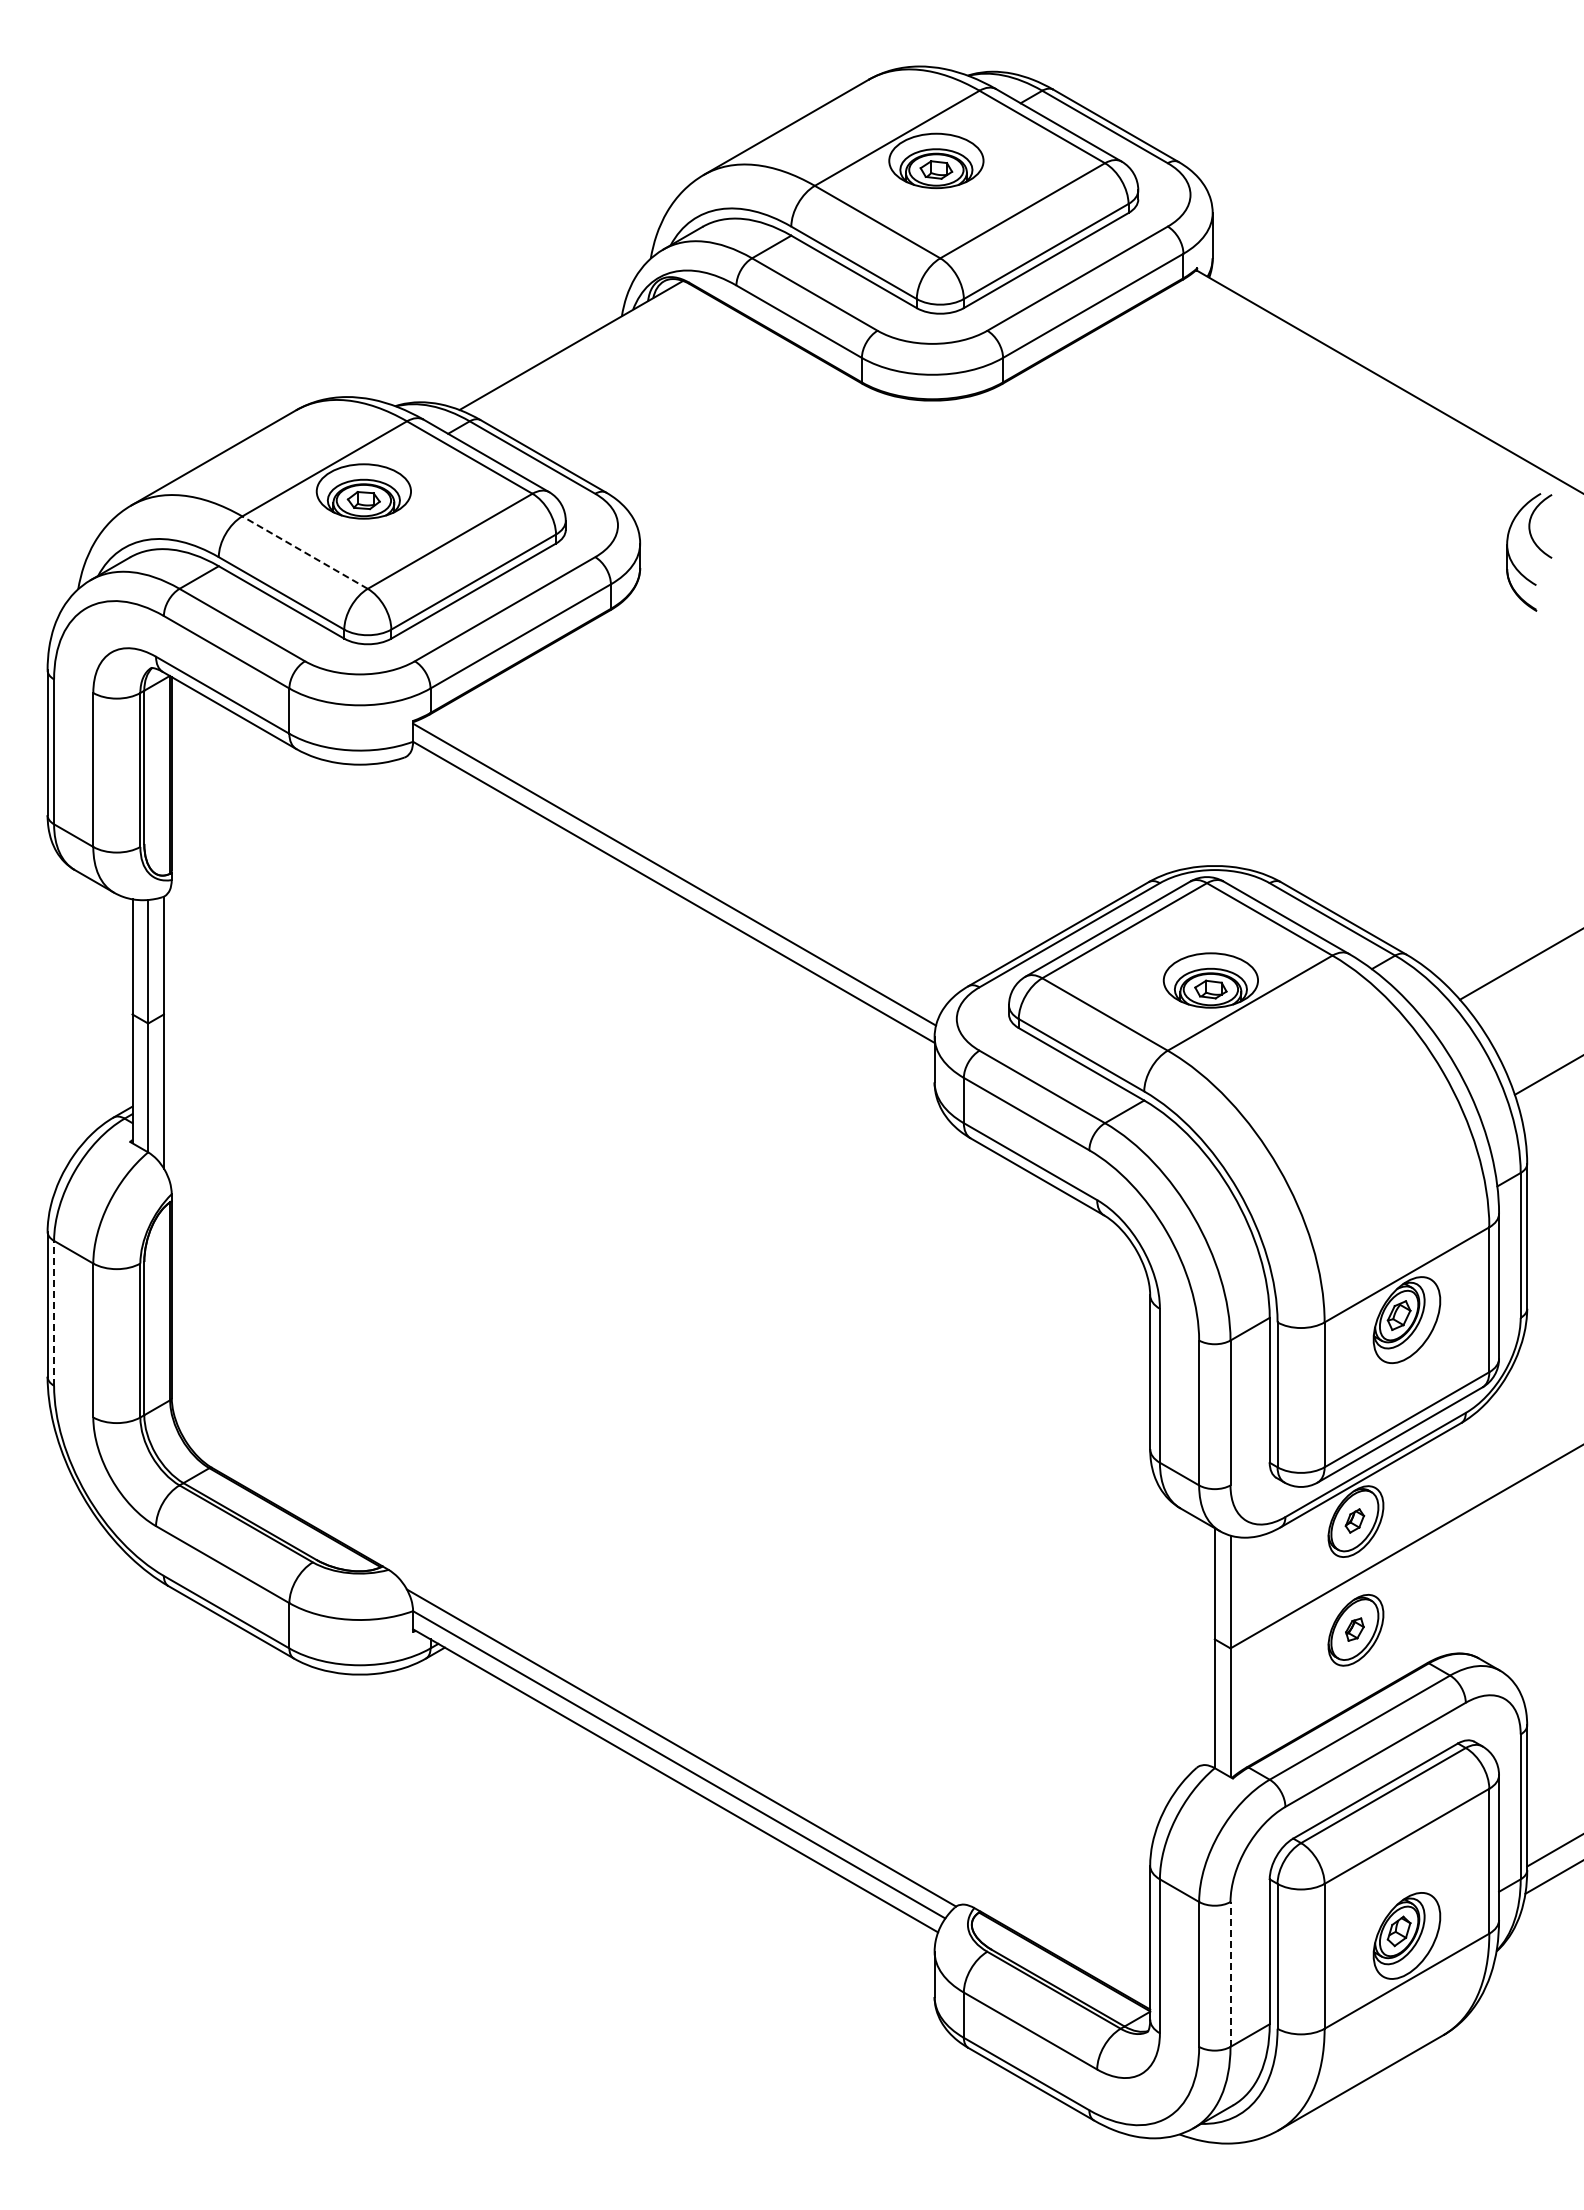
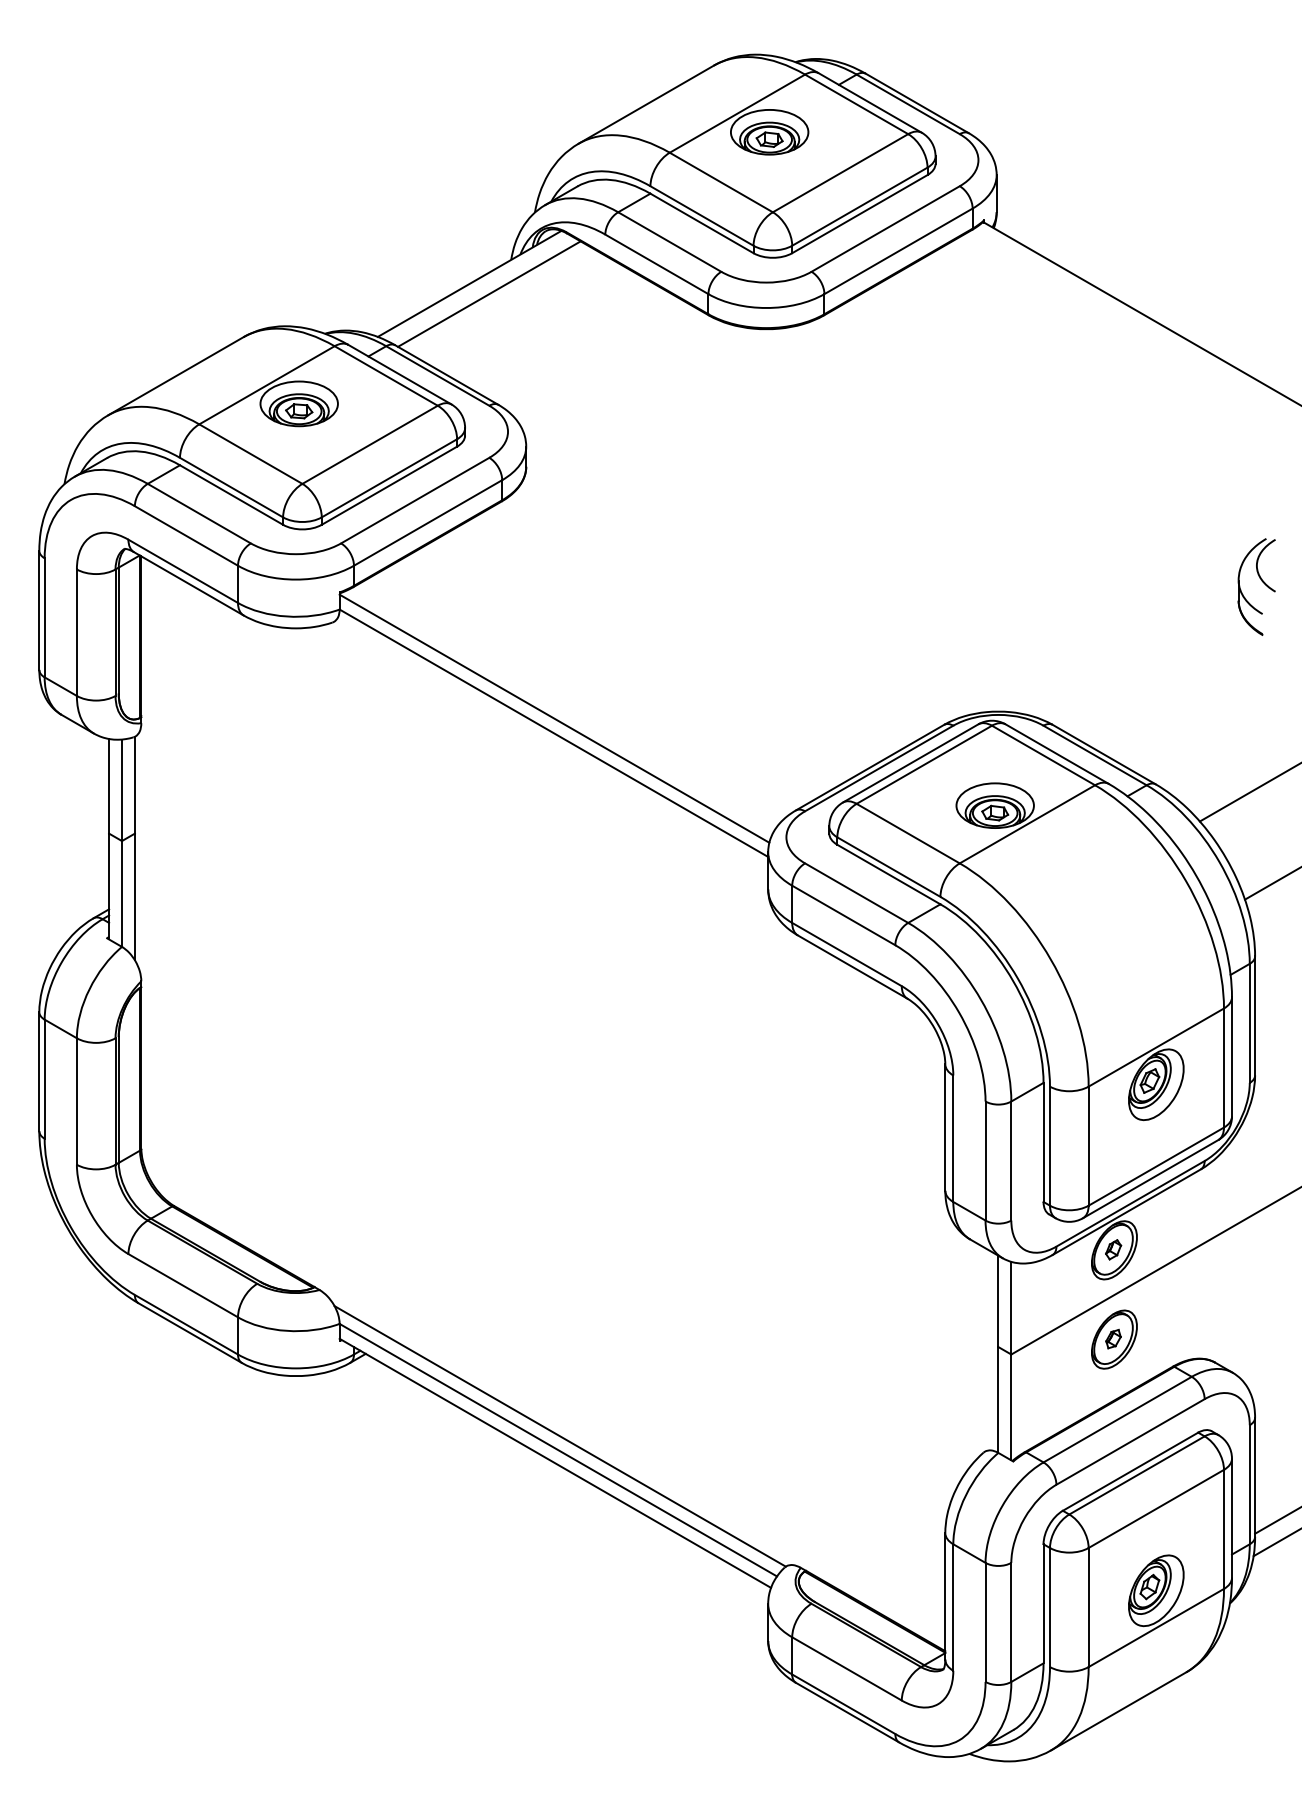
line: (595, 357) -> (489, 293), added
part: (1535, 545) -> (1261, 581), moved
line: (304, 552) -> (250, 454), dashed -> solid
line: (54, 1312) -> (44, 1078), dashed -> solid
line: (1230, 1973) -> (1011, 1621), dashed -> solid

